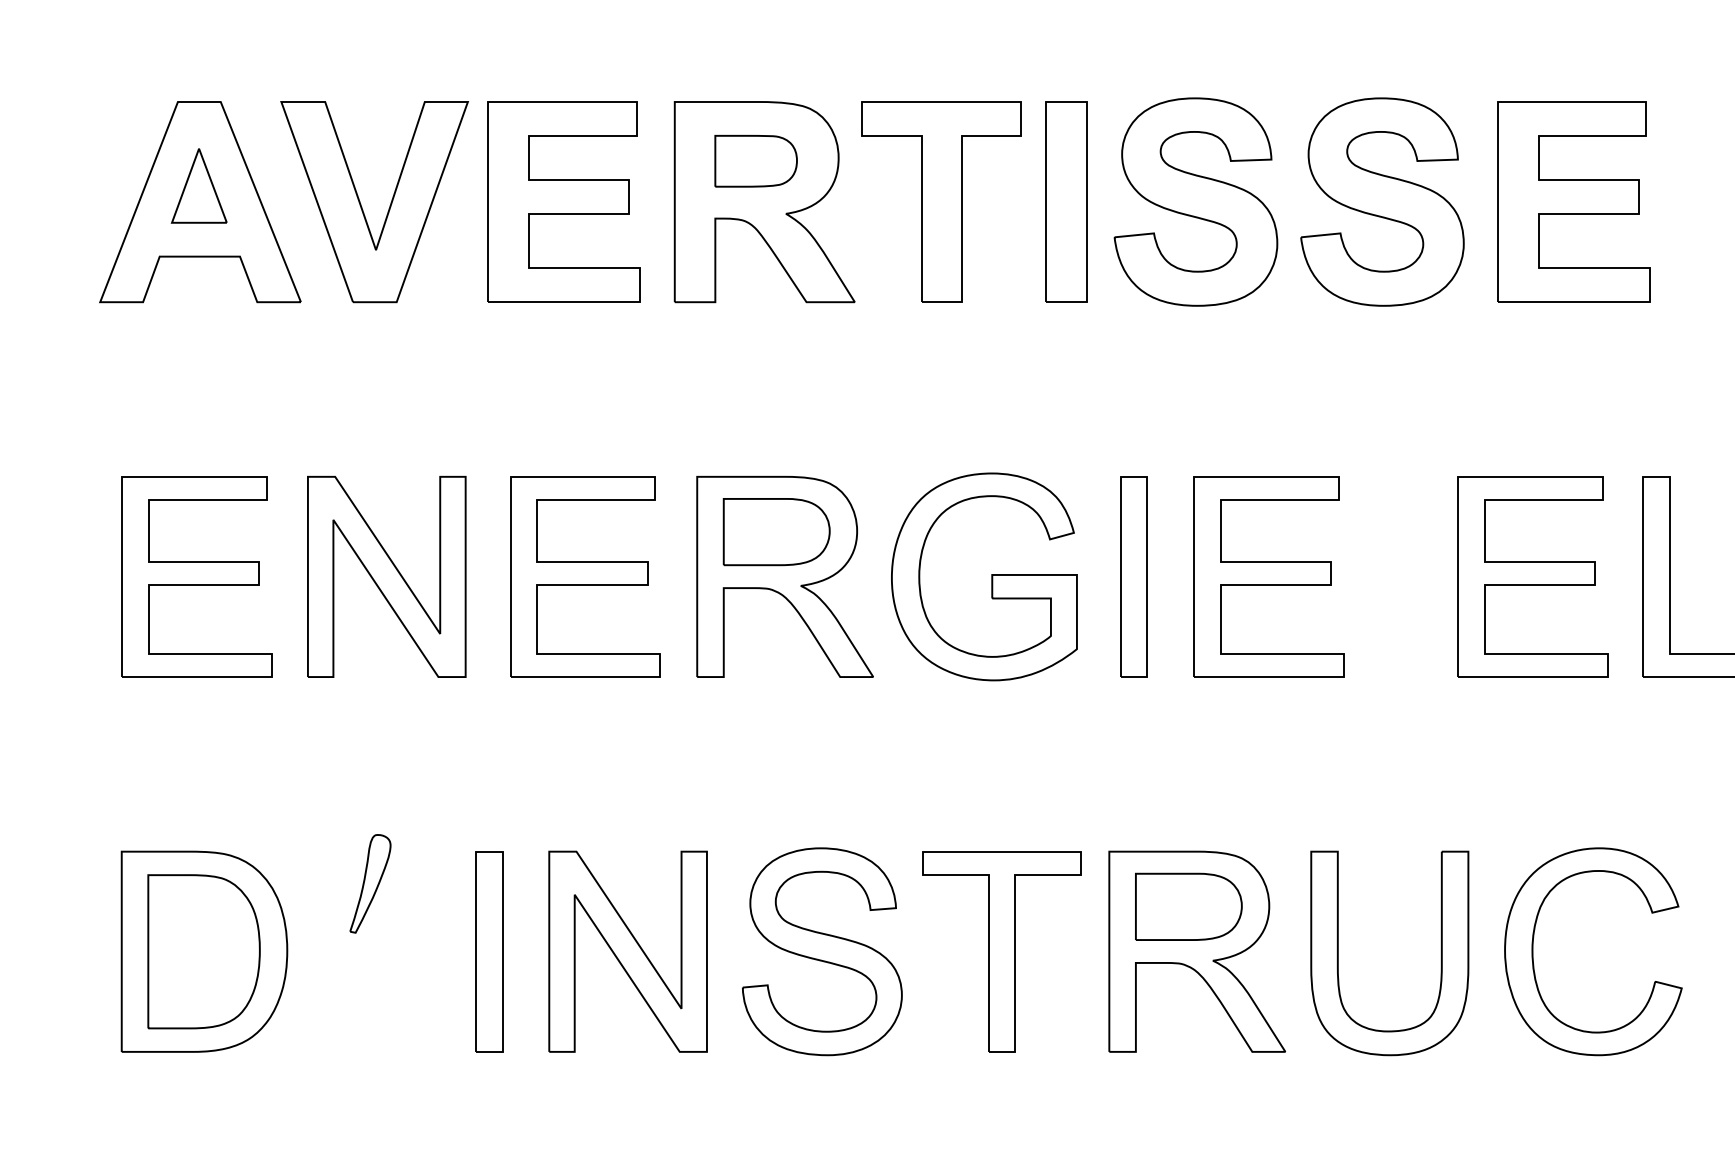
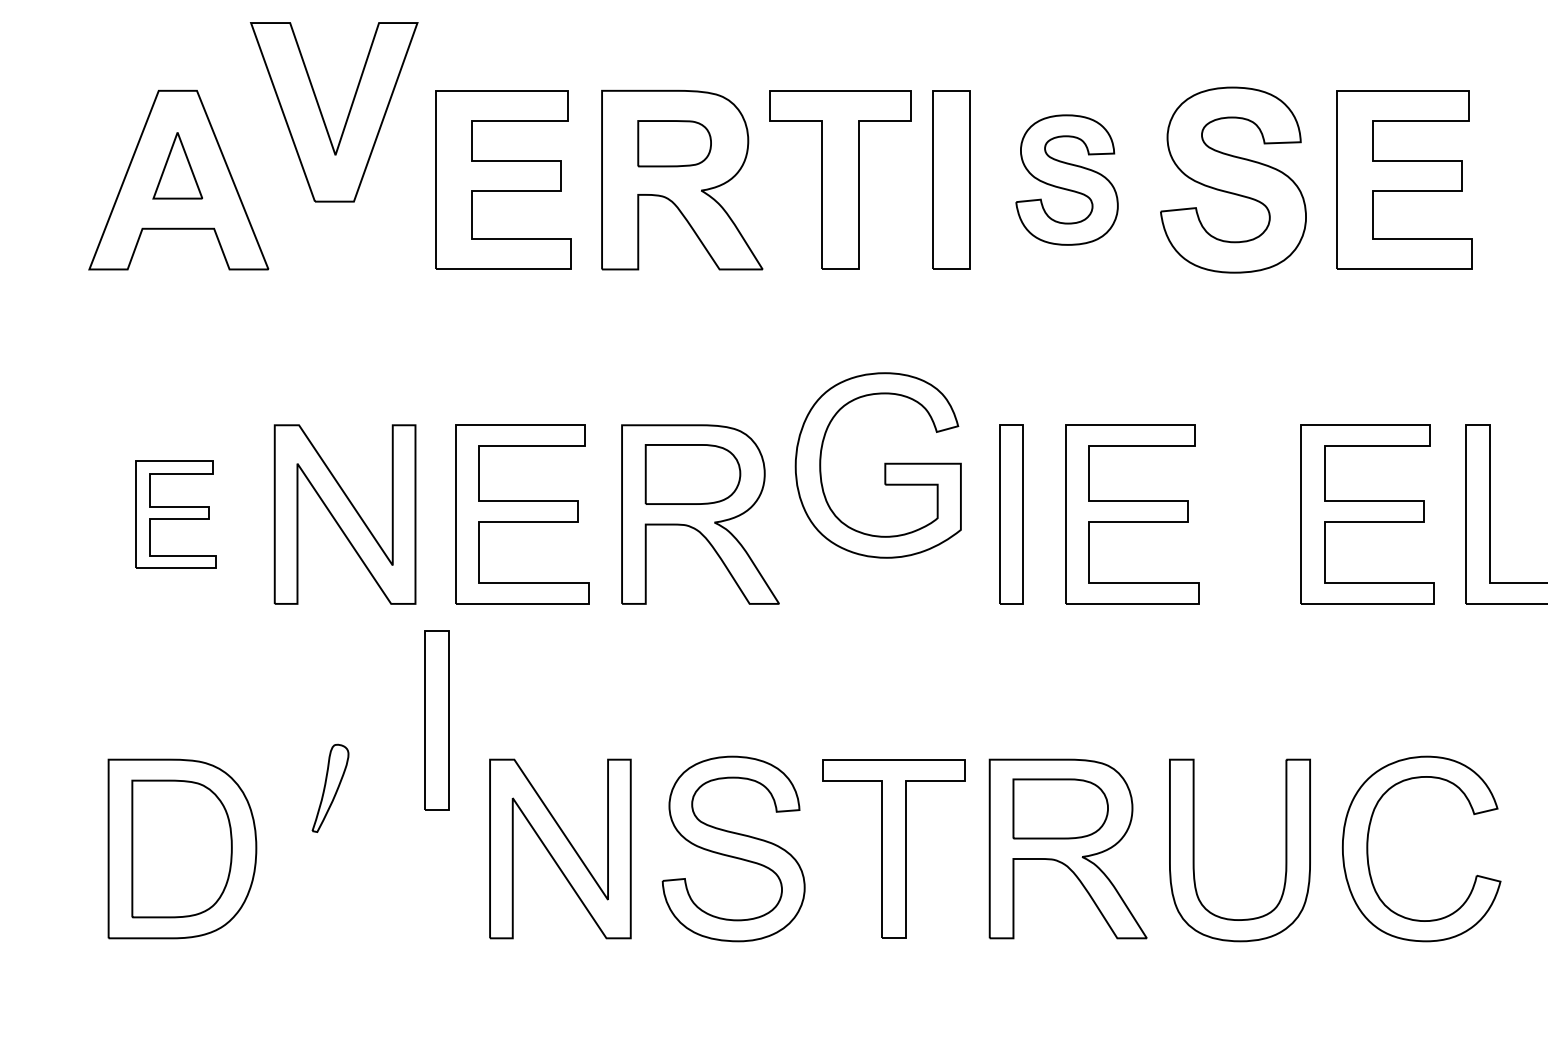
part: (1195, 201) -> (1066, 179), size x0.7
part: (362, 207) -> (323, 117), moved
part: (196, 576) -> (175, 514), size x0.6
part: (991, 576) -> (884, 465), moved
part: (489, 951) -> (436, 720), moved

